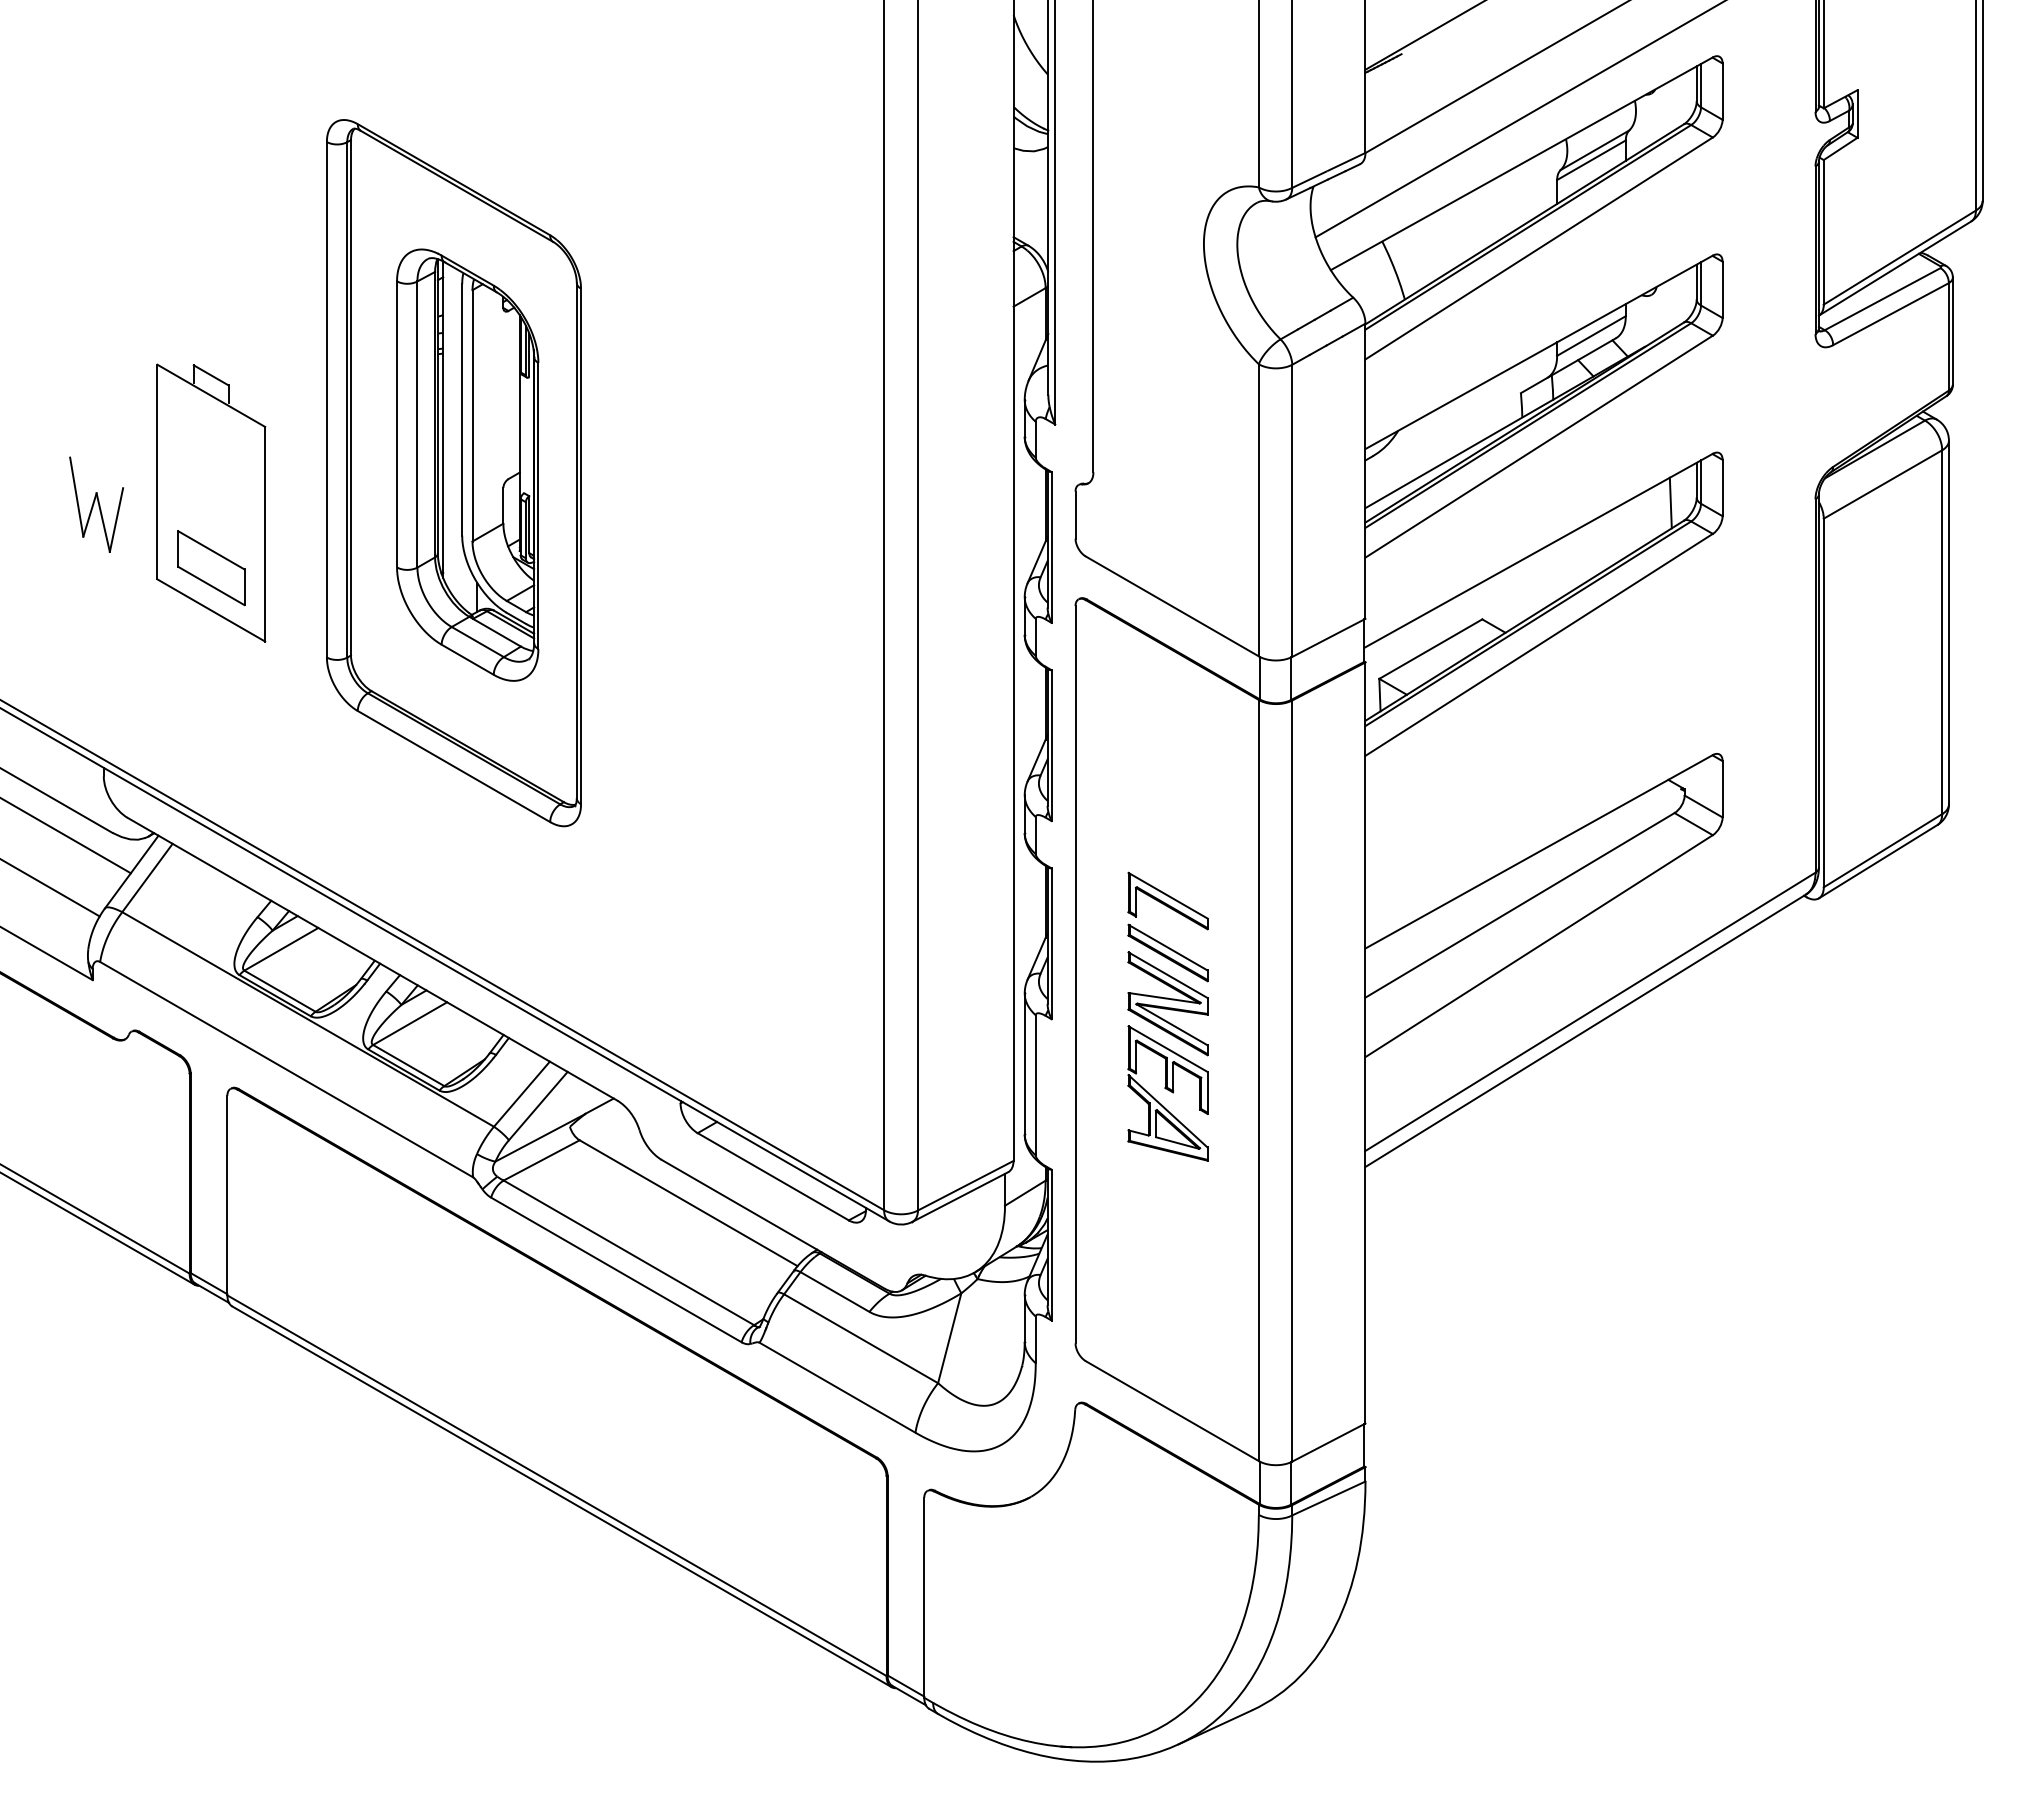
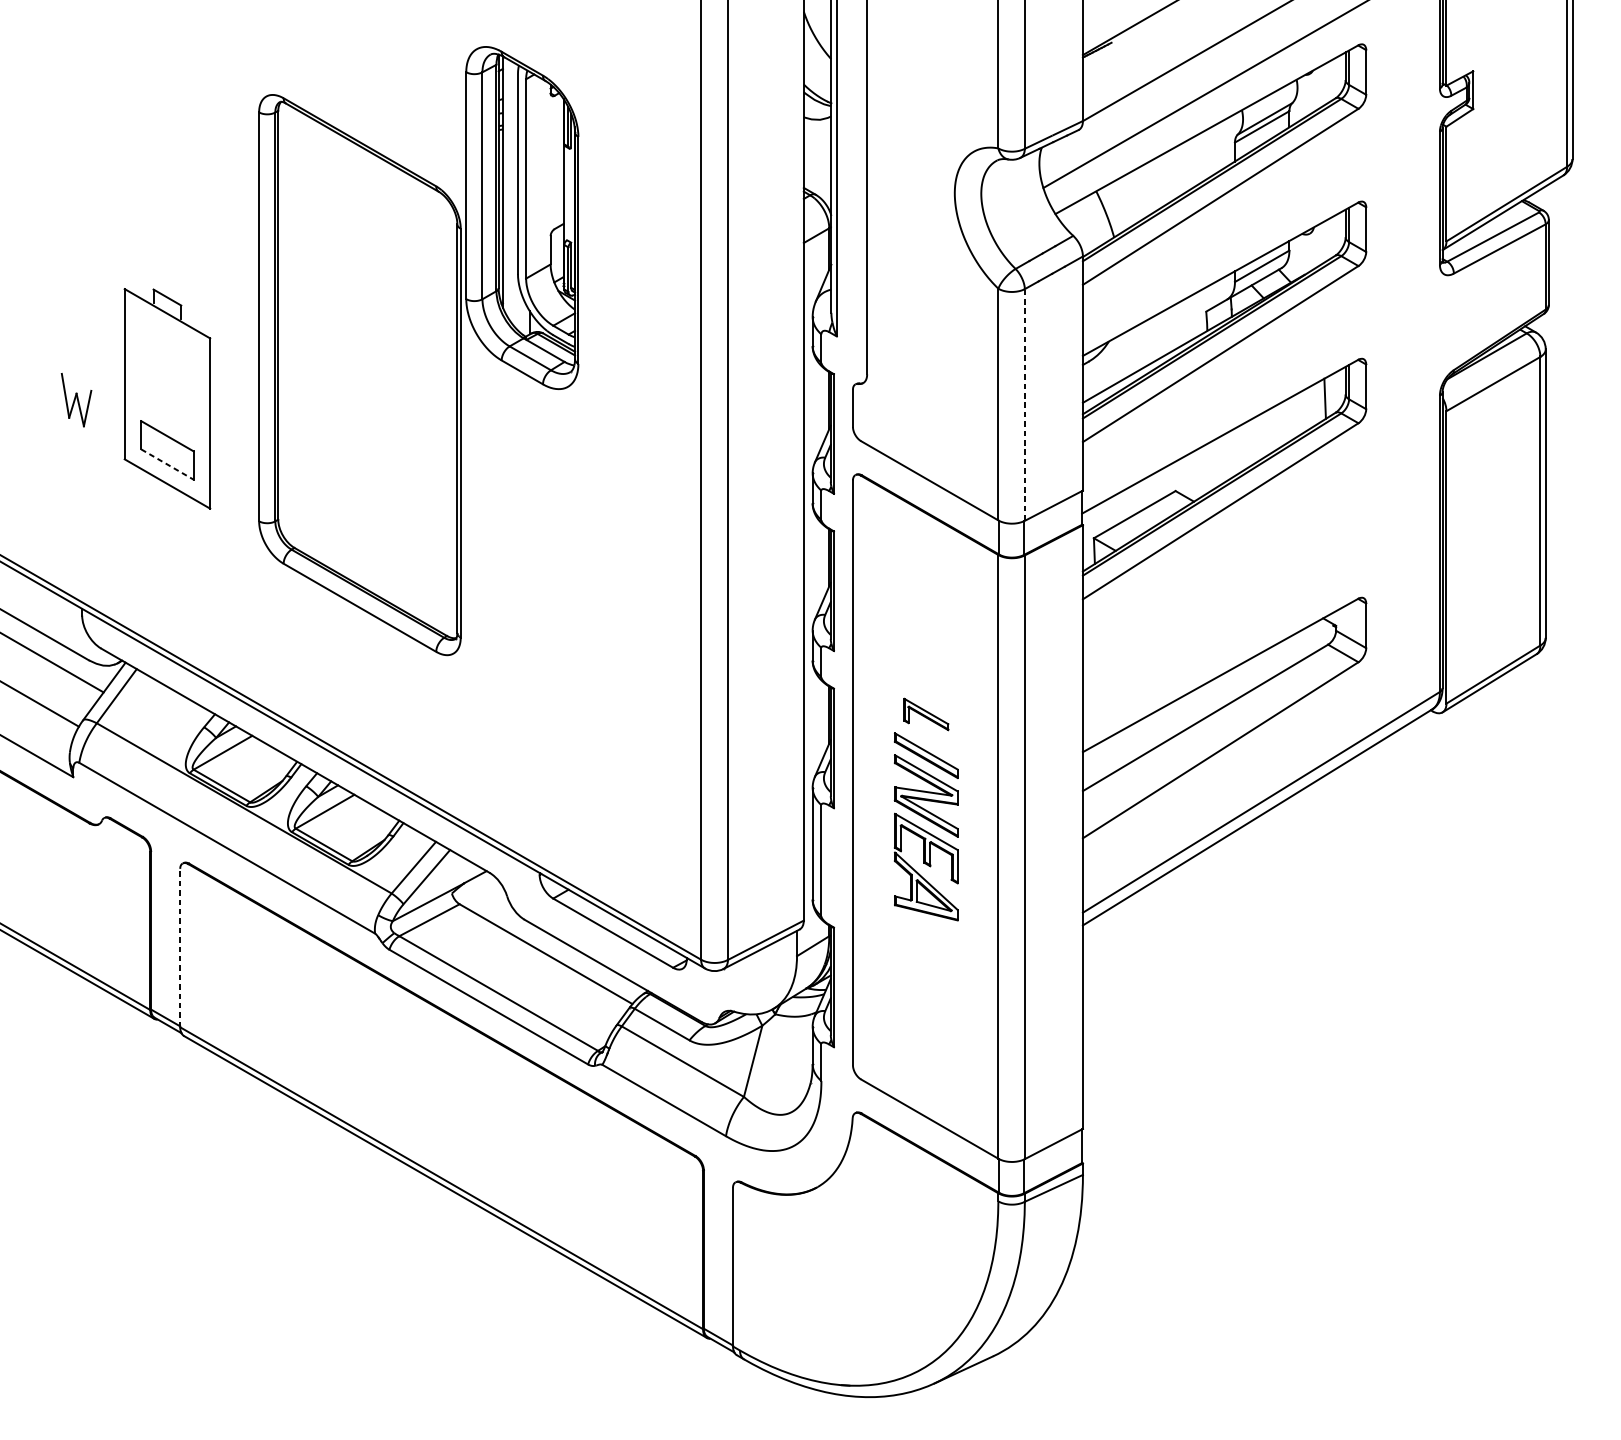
part: (467, 464) -> (522, 217), moved
part: (96, 504) -> (76, 399), size x0.7
line: (1292, 510) -> (1025, 404), solid -> dashed
line: (211, 586) -> (167, 464), solid -> dashed
part: (1167, 900) -> (925, 714), size x0.7
line: (227, 1195) -> (180, 948), solid -> dashed

